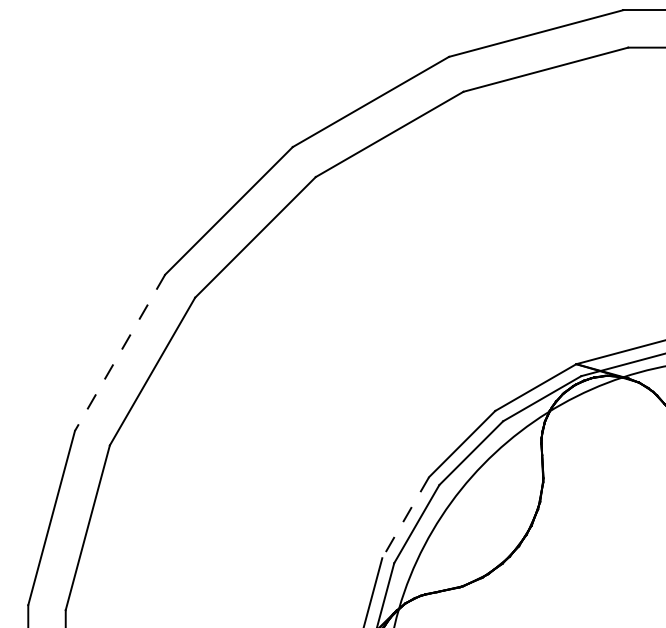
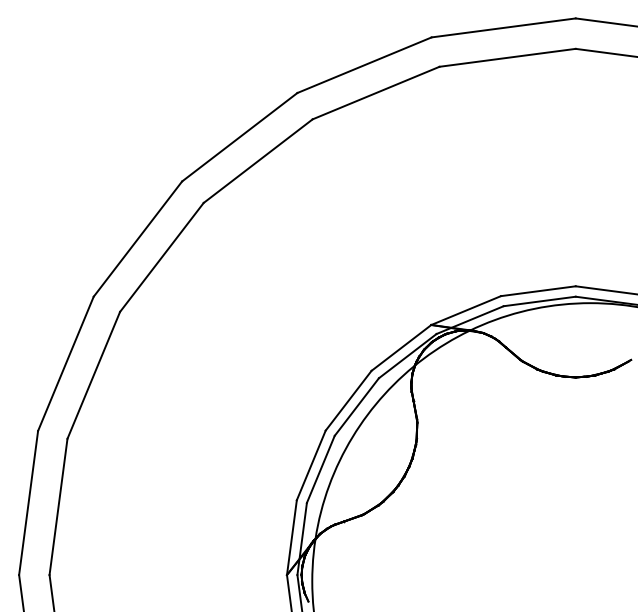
line: (119, 352) -> (65, 363), dashed -> solid
line: (405, 517) -> (311, 465), dashed -> solid

